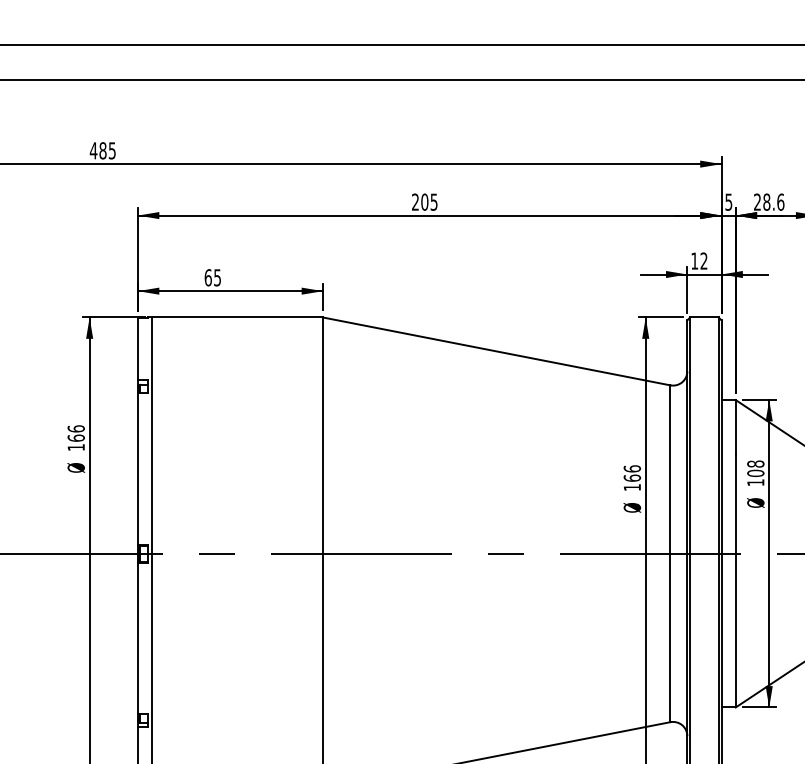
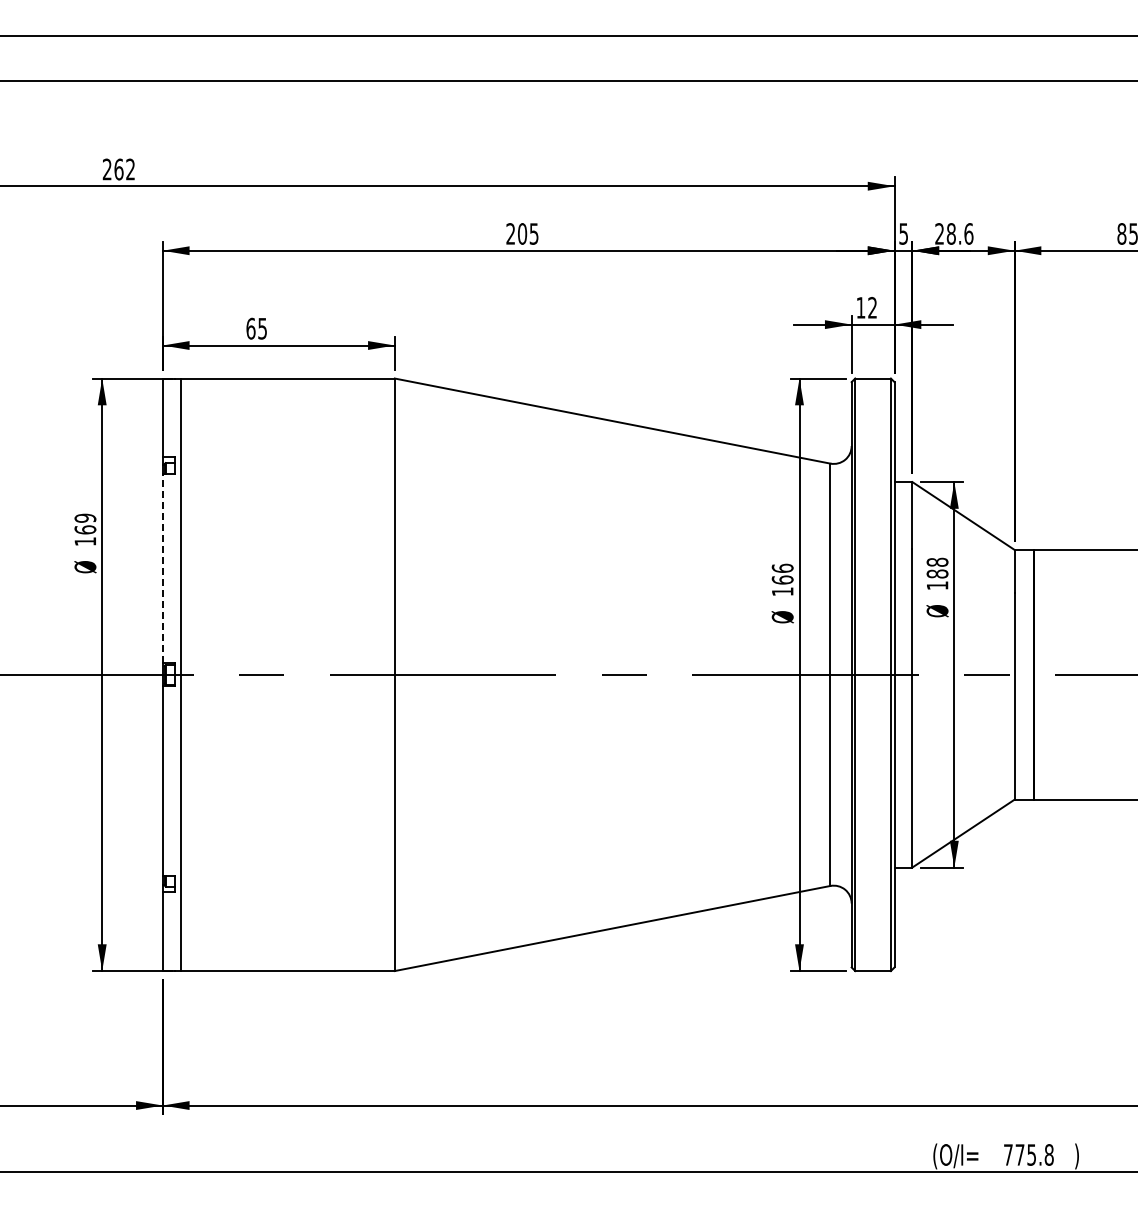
text: (102, 150) -> (118, 169), 485 -> 262
text: (76, 428) -> (85, 517), 166 -> 169
line: (137, 468) -> (162, 568), solid -> dashed
text: (755, 472) -> (937, 573), 108 -> 188

